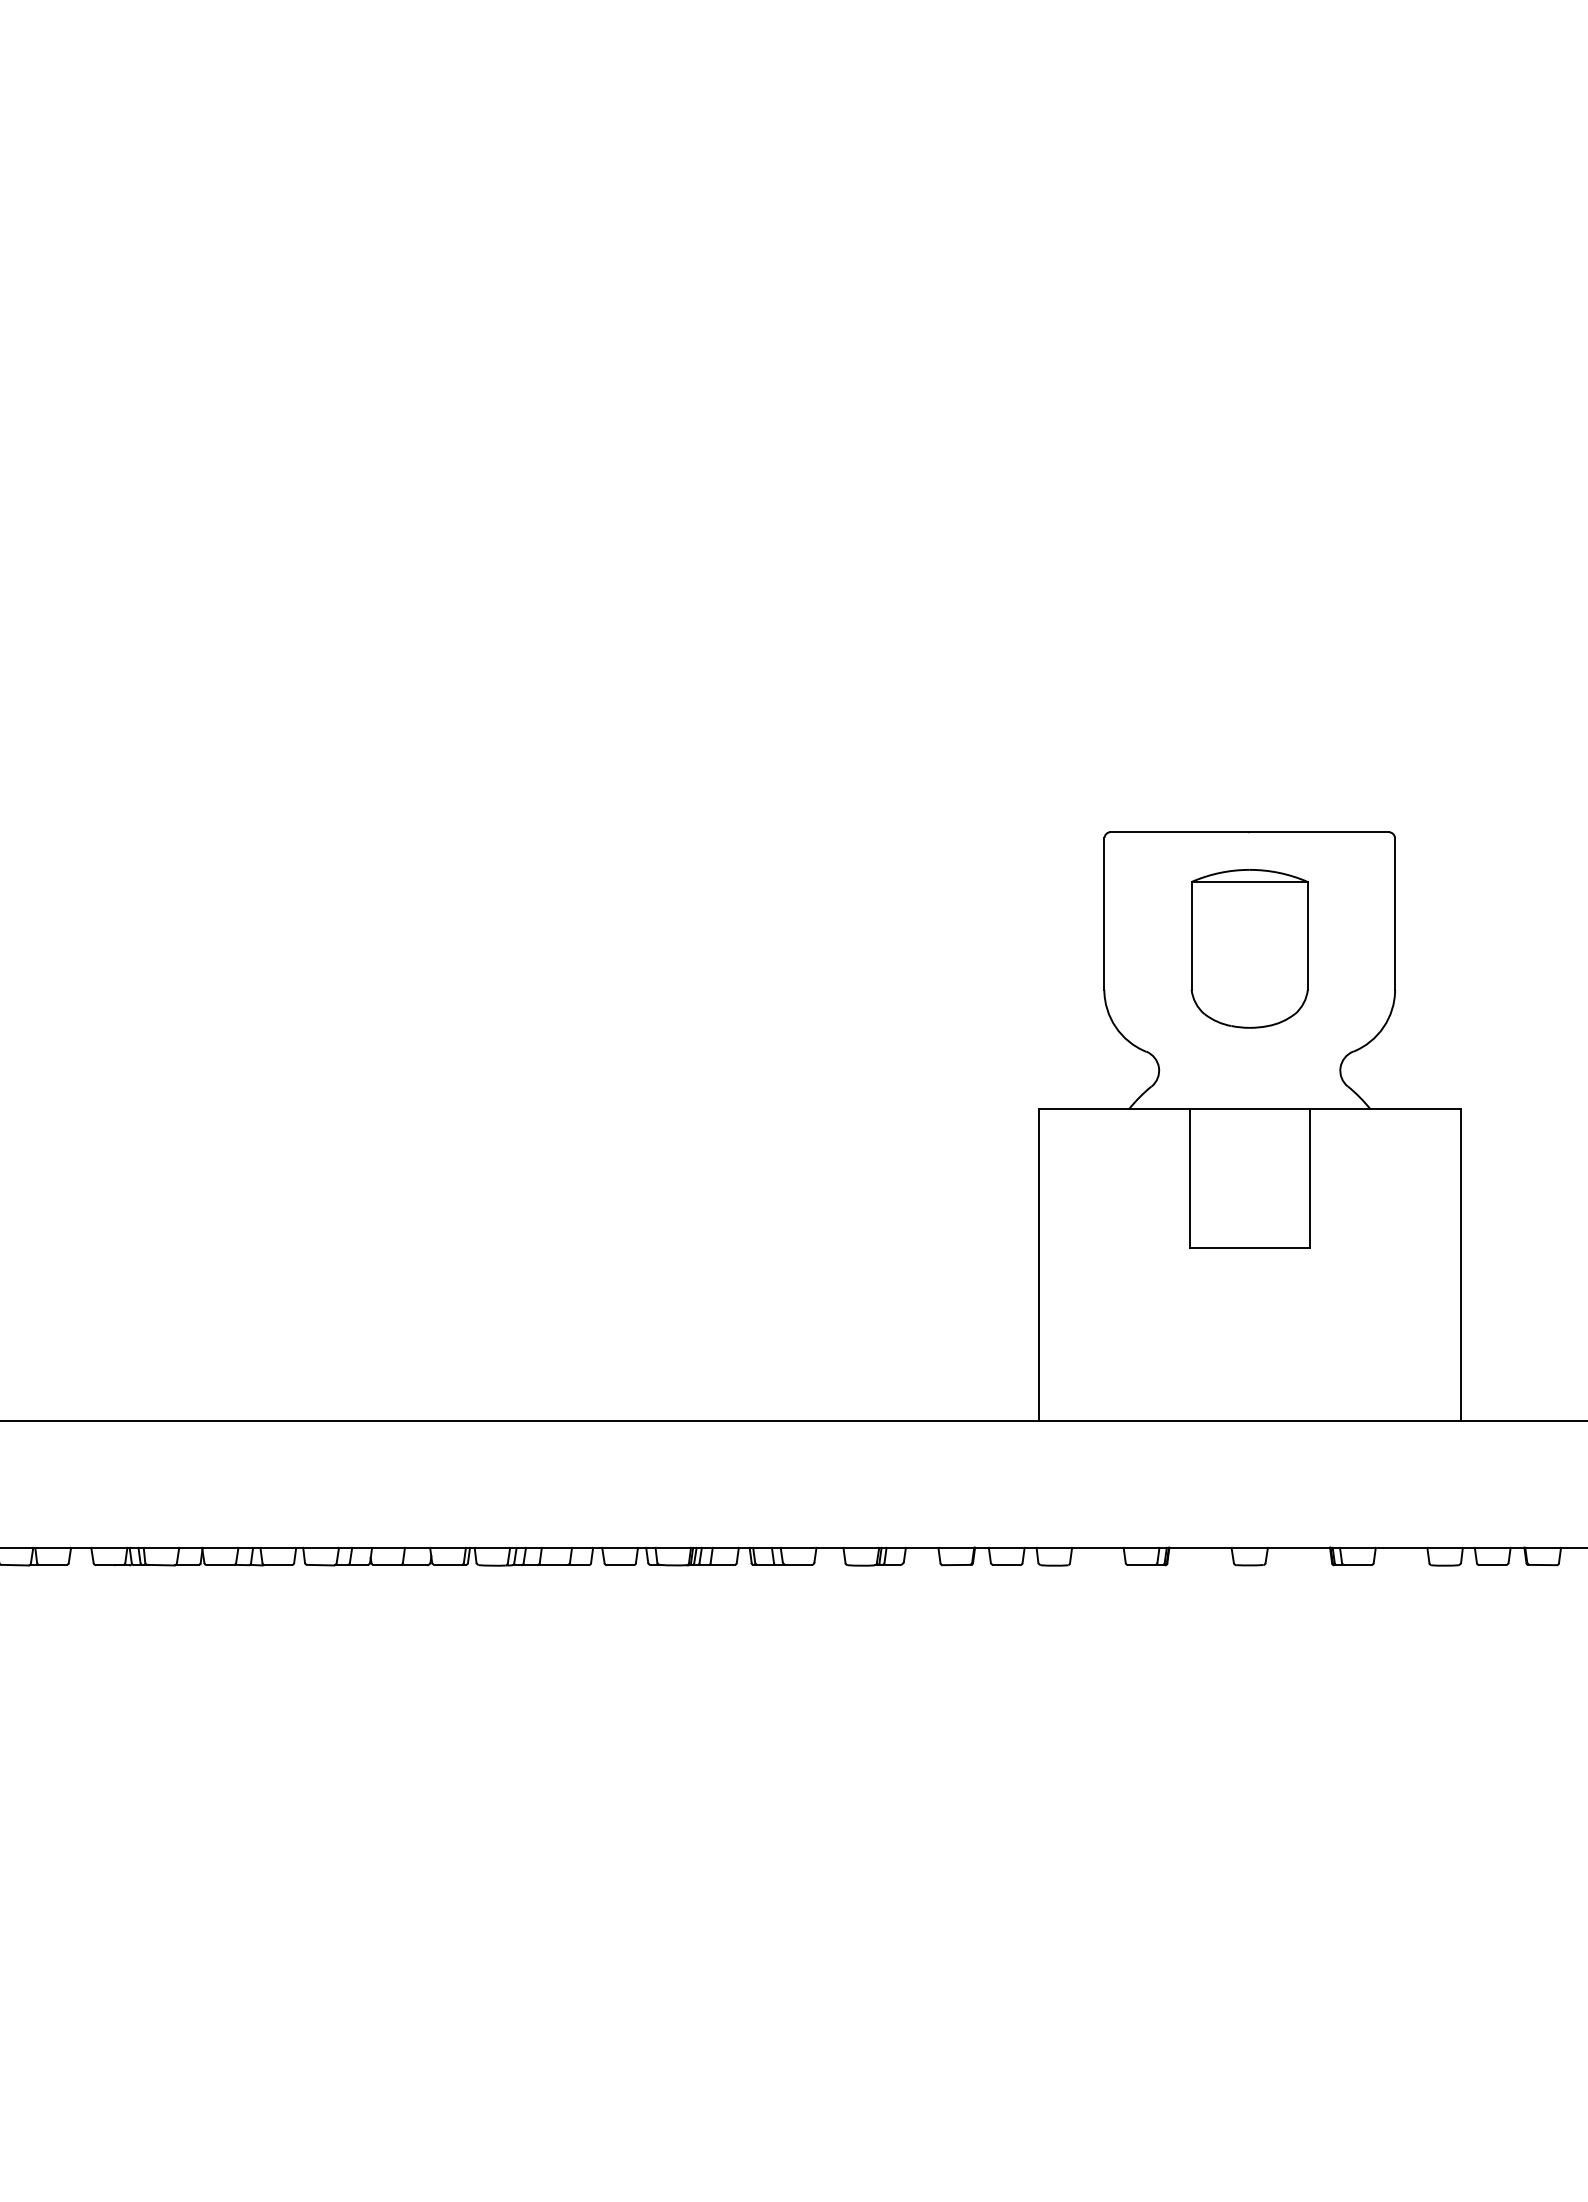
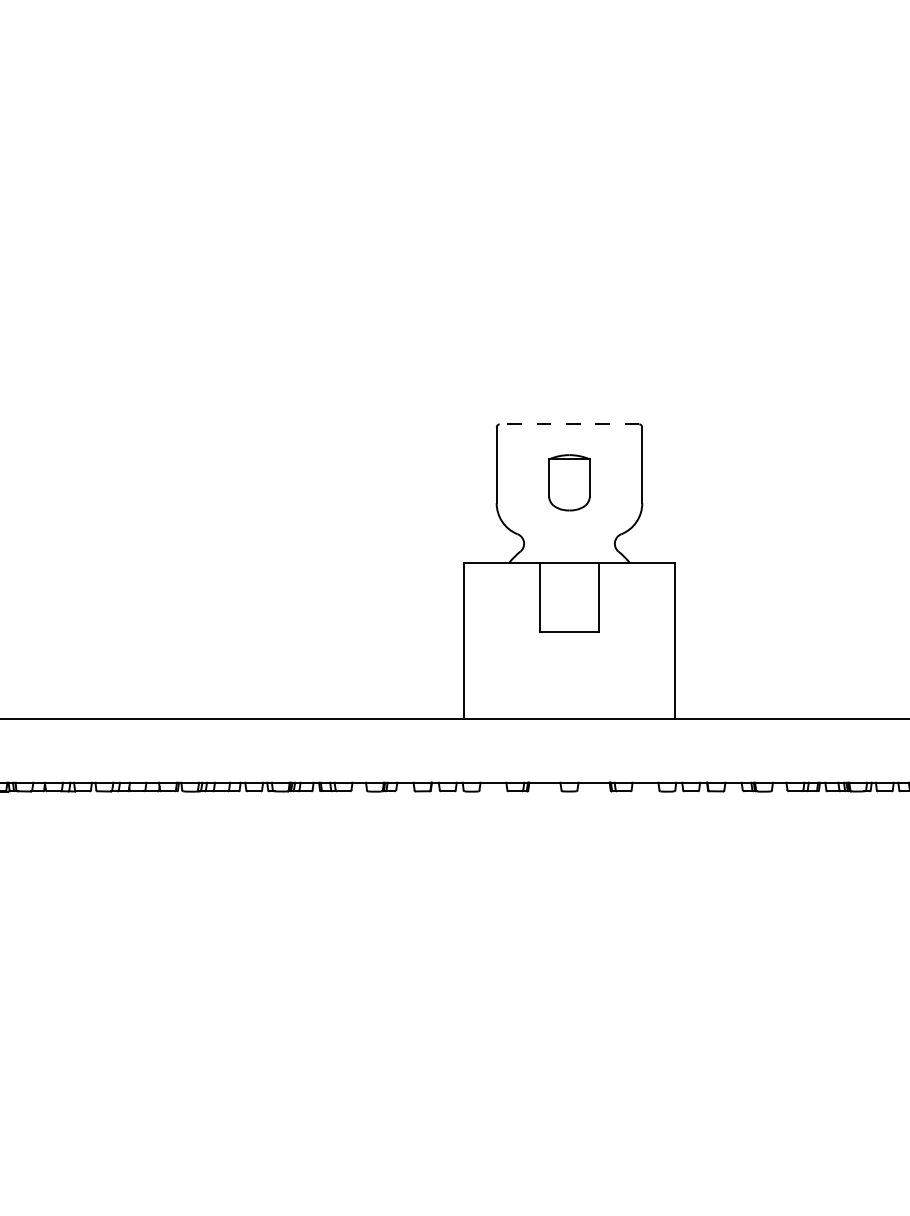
line: (1249, 832) -> (569, 424), solid -> dashed
part: (1249, 948) -> (569, 482), size x0.7

